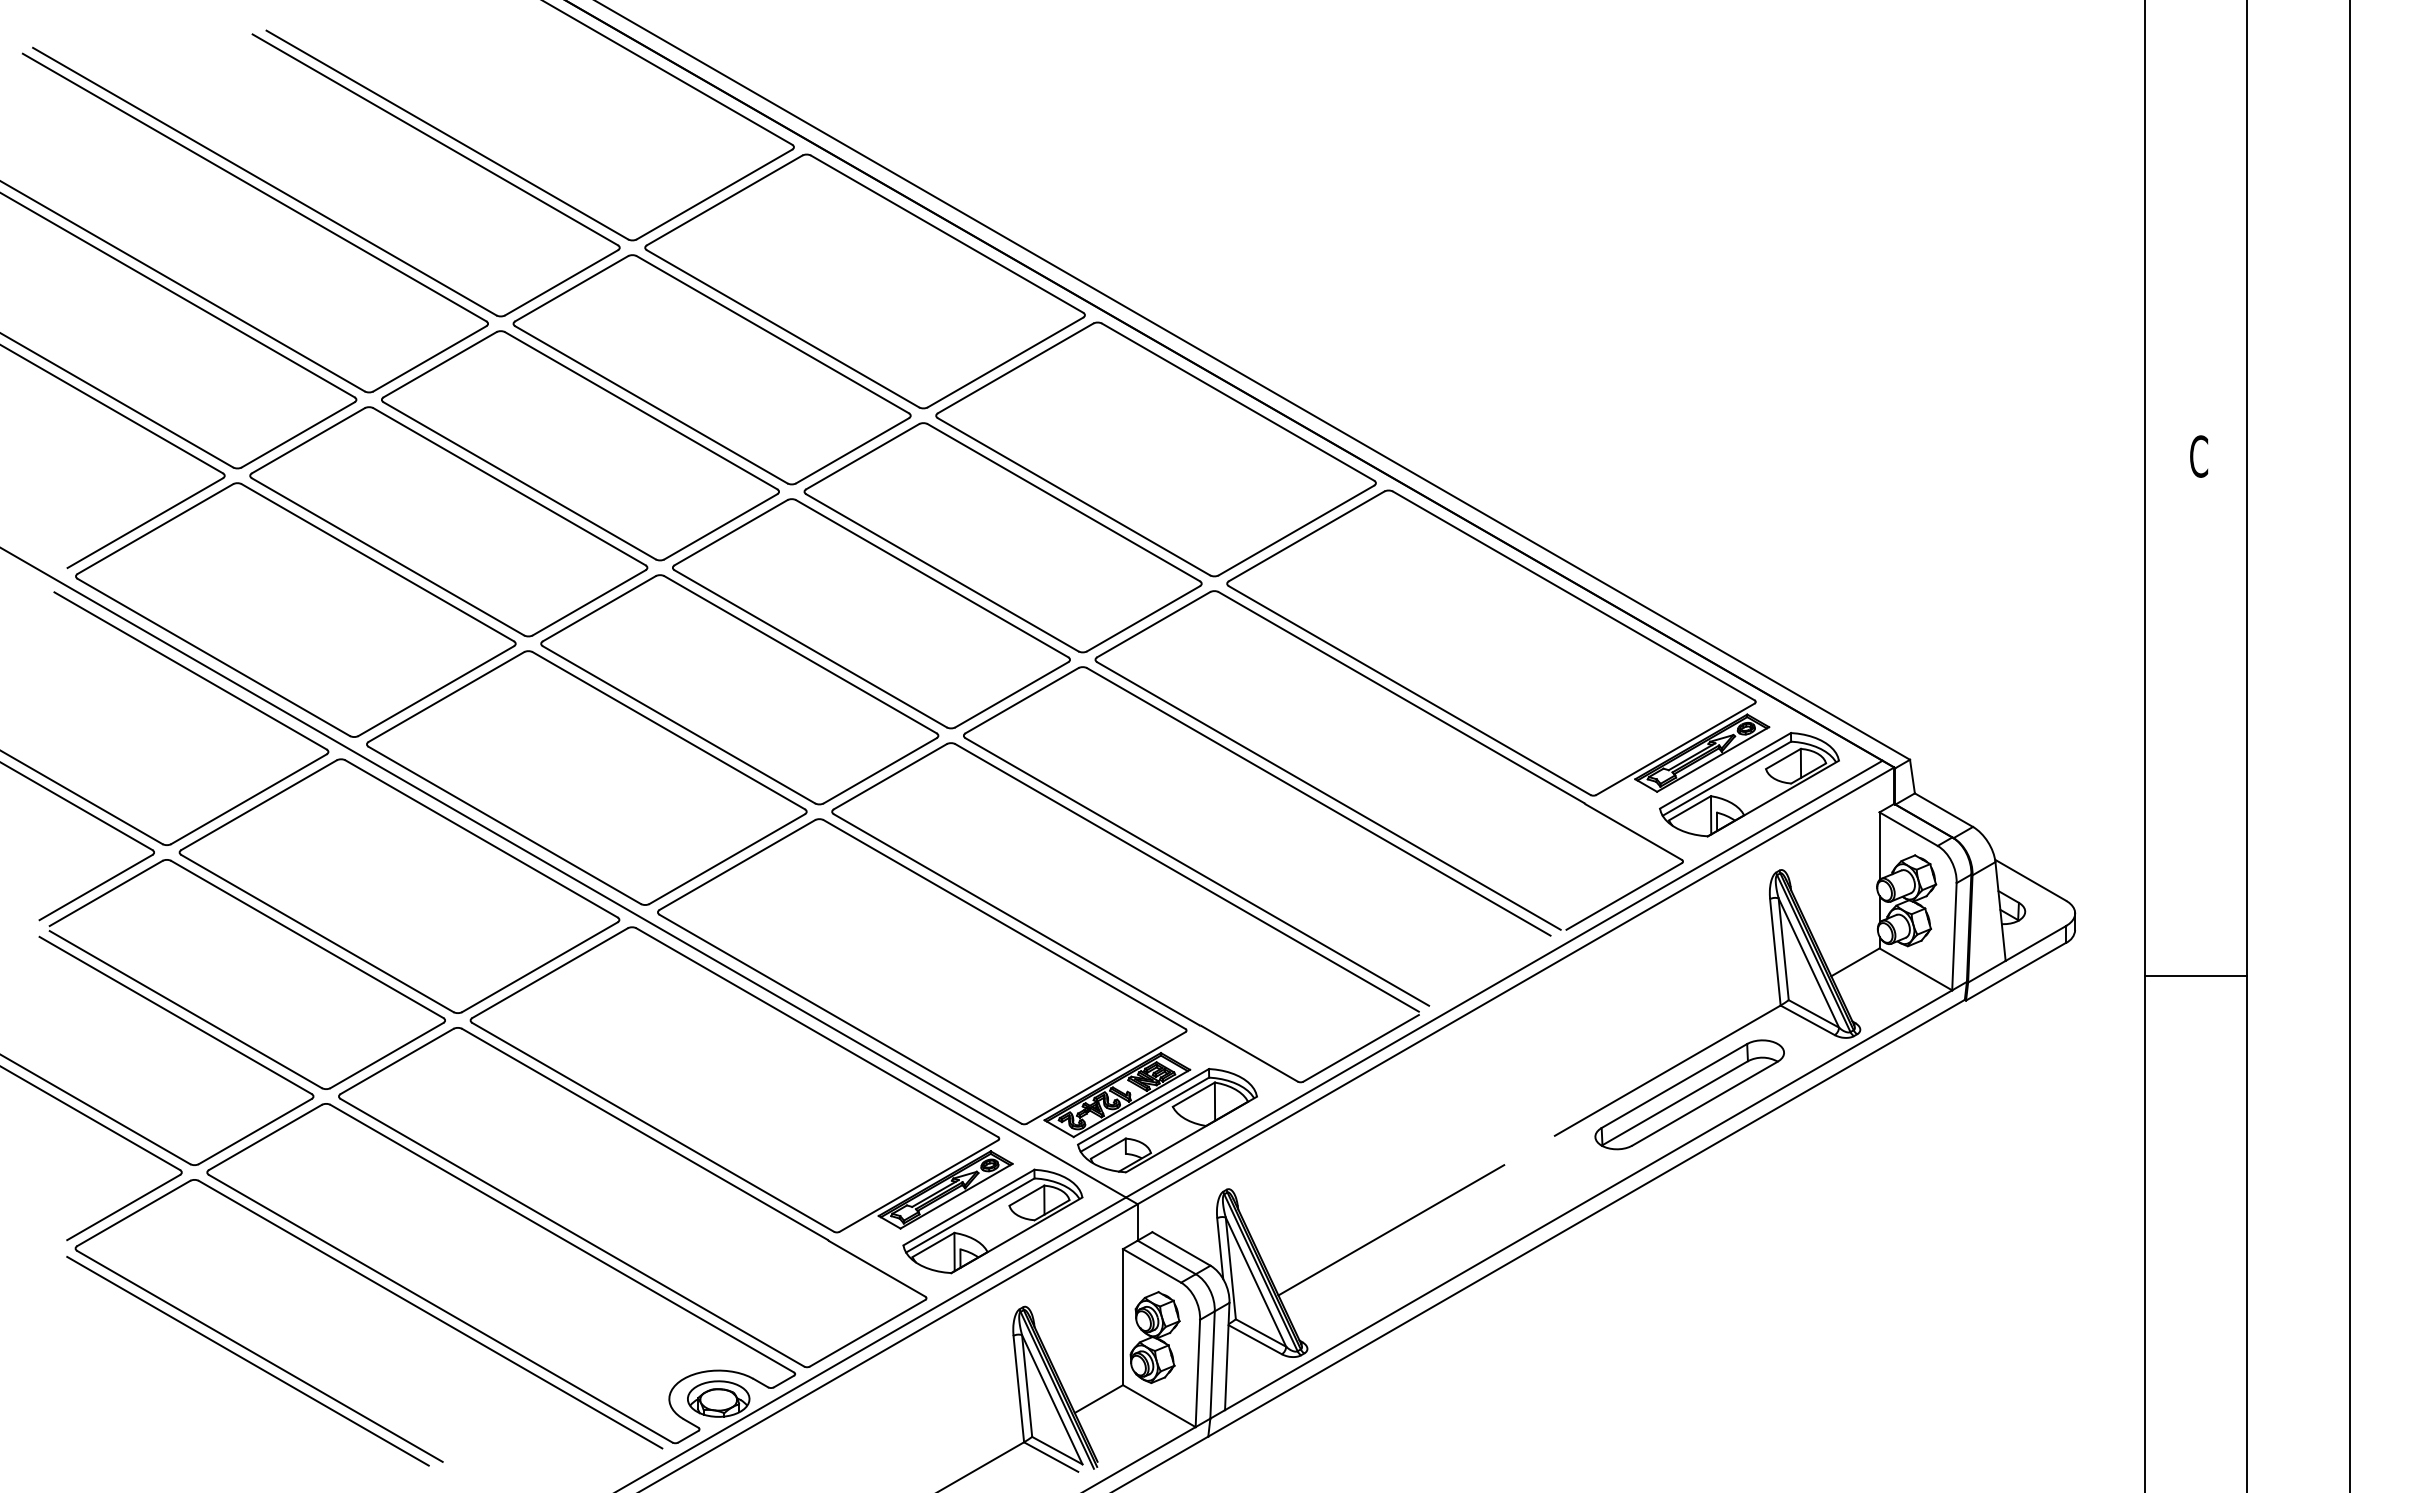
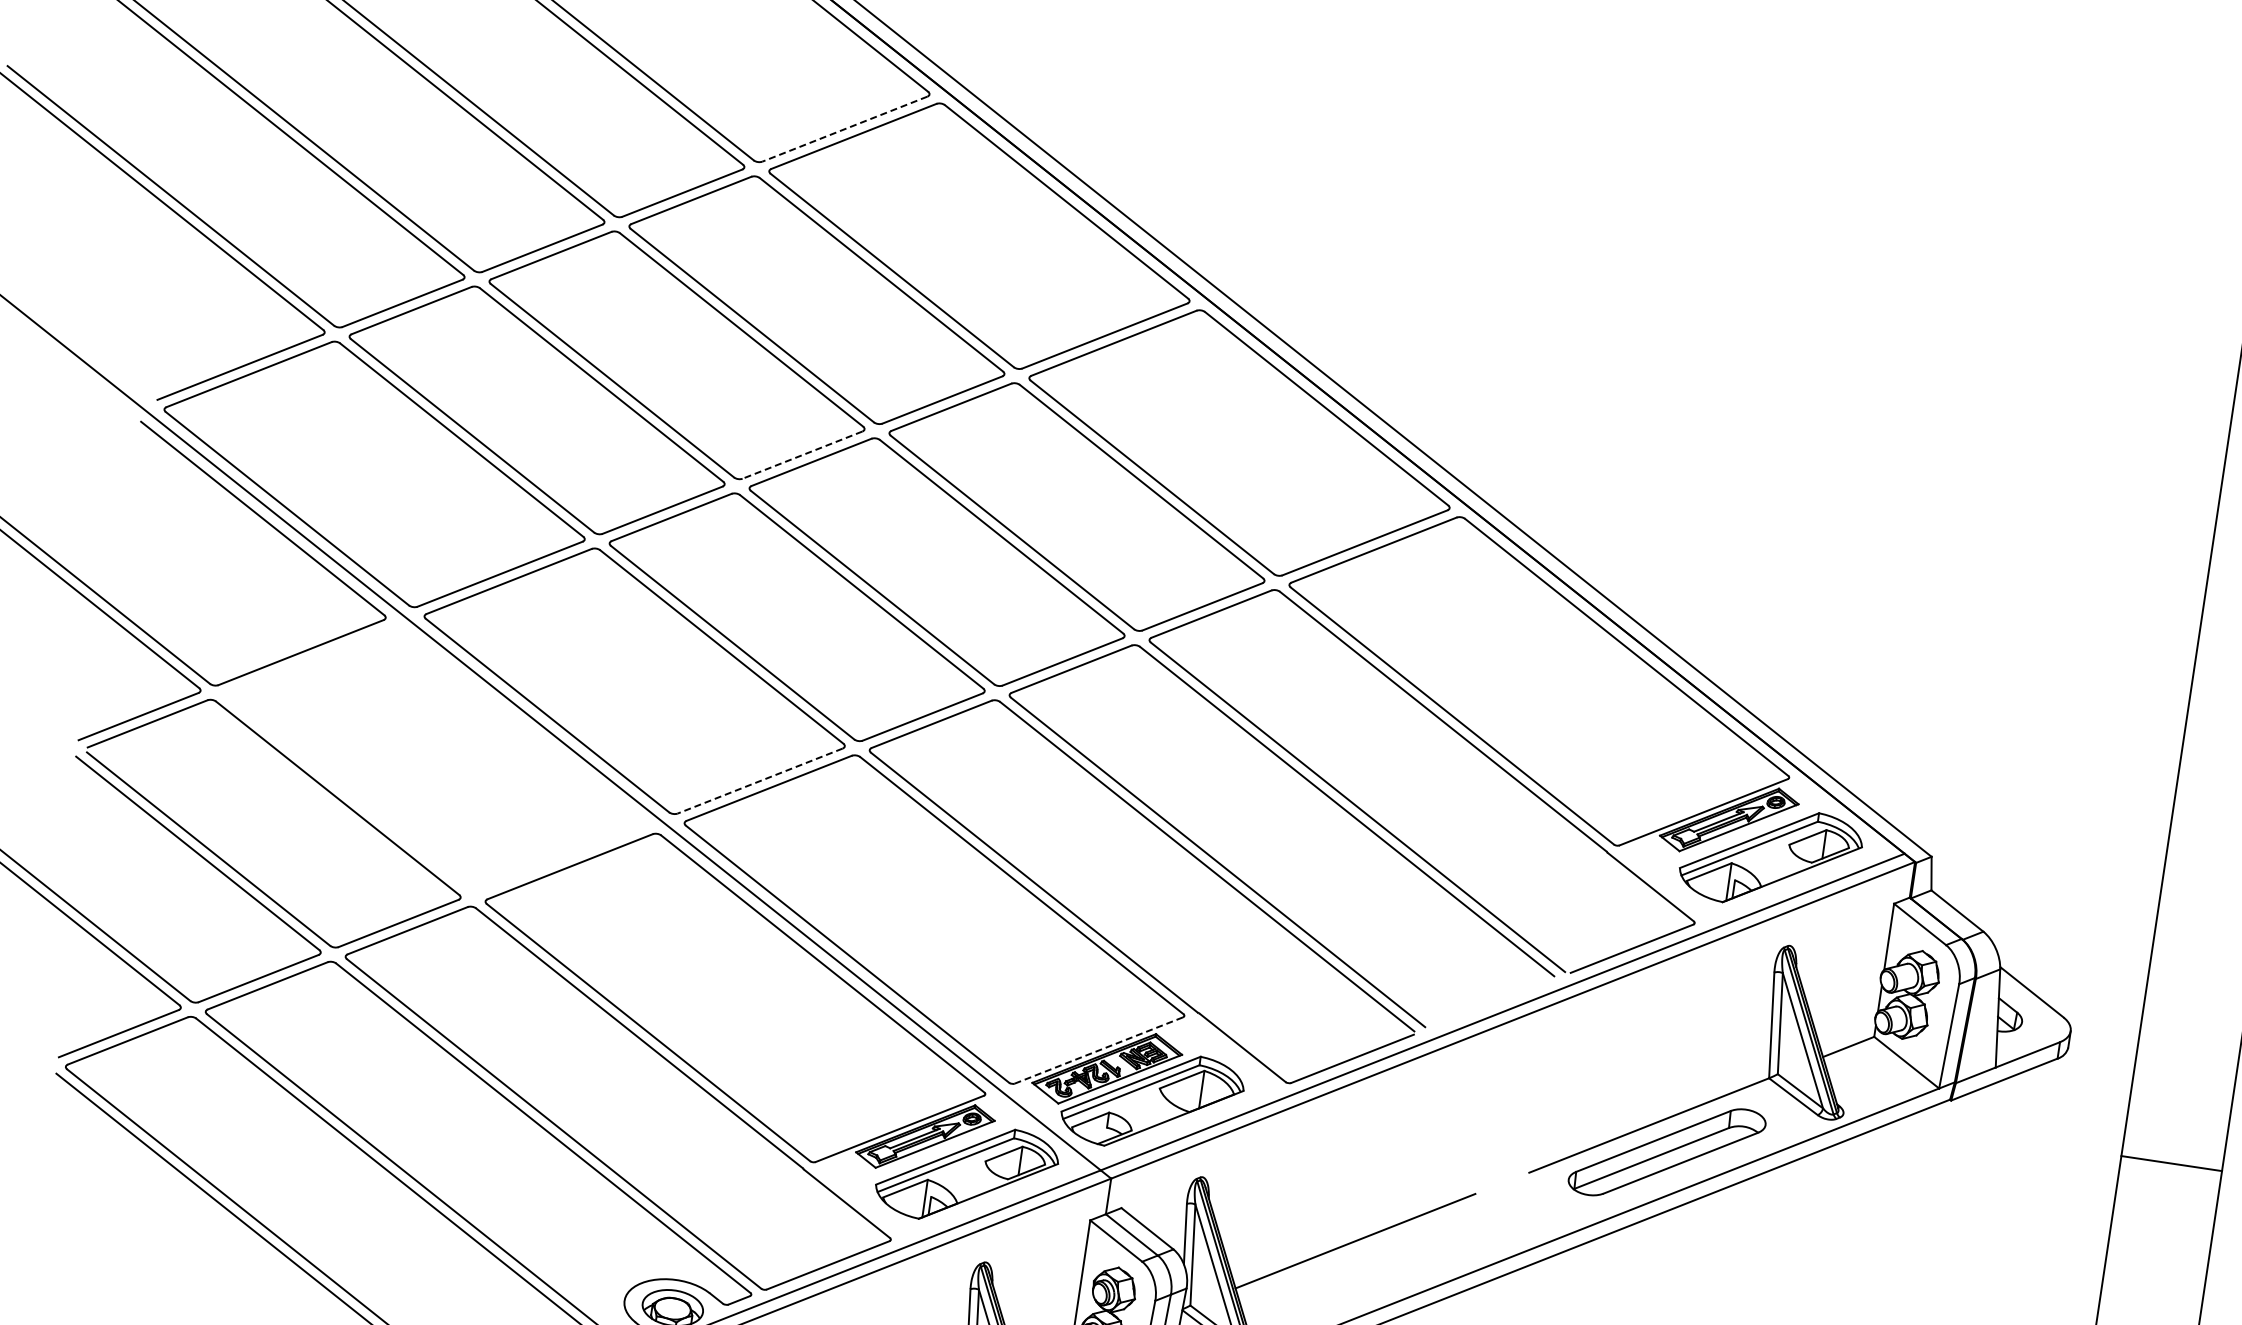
line: (714, 194) -> (844, 129), solid -> dashed
line: (720, 527) -> (802, 455), solid -> dashed
line: (727, 859) -> (760, 781), solid -> dashed
part: (399, 885) -> (435, 758), removed
line: (2195, 975) -> (2171, 1163), moved
line: (1105, 1078) -> (1098, 1050), solid -> dashed

